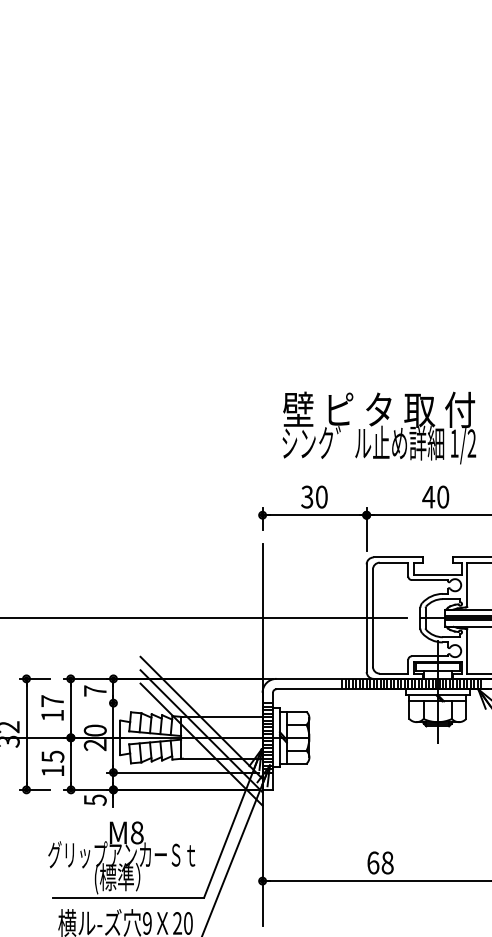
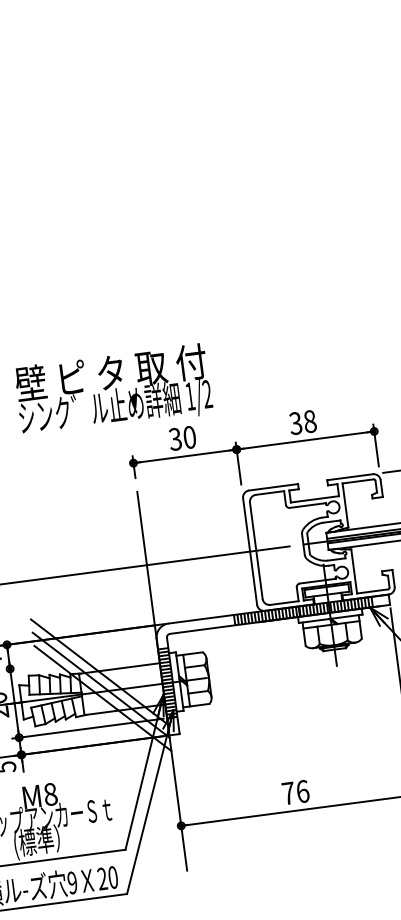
text: (379, 427) -> (113, 390), moved
text: (435, 496) -> (302, 421), 40 -> 38
text: (380, 862) -> (295, 792), 68 -> 76

